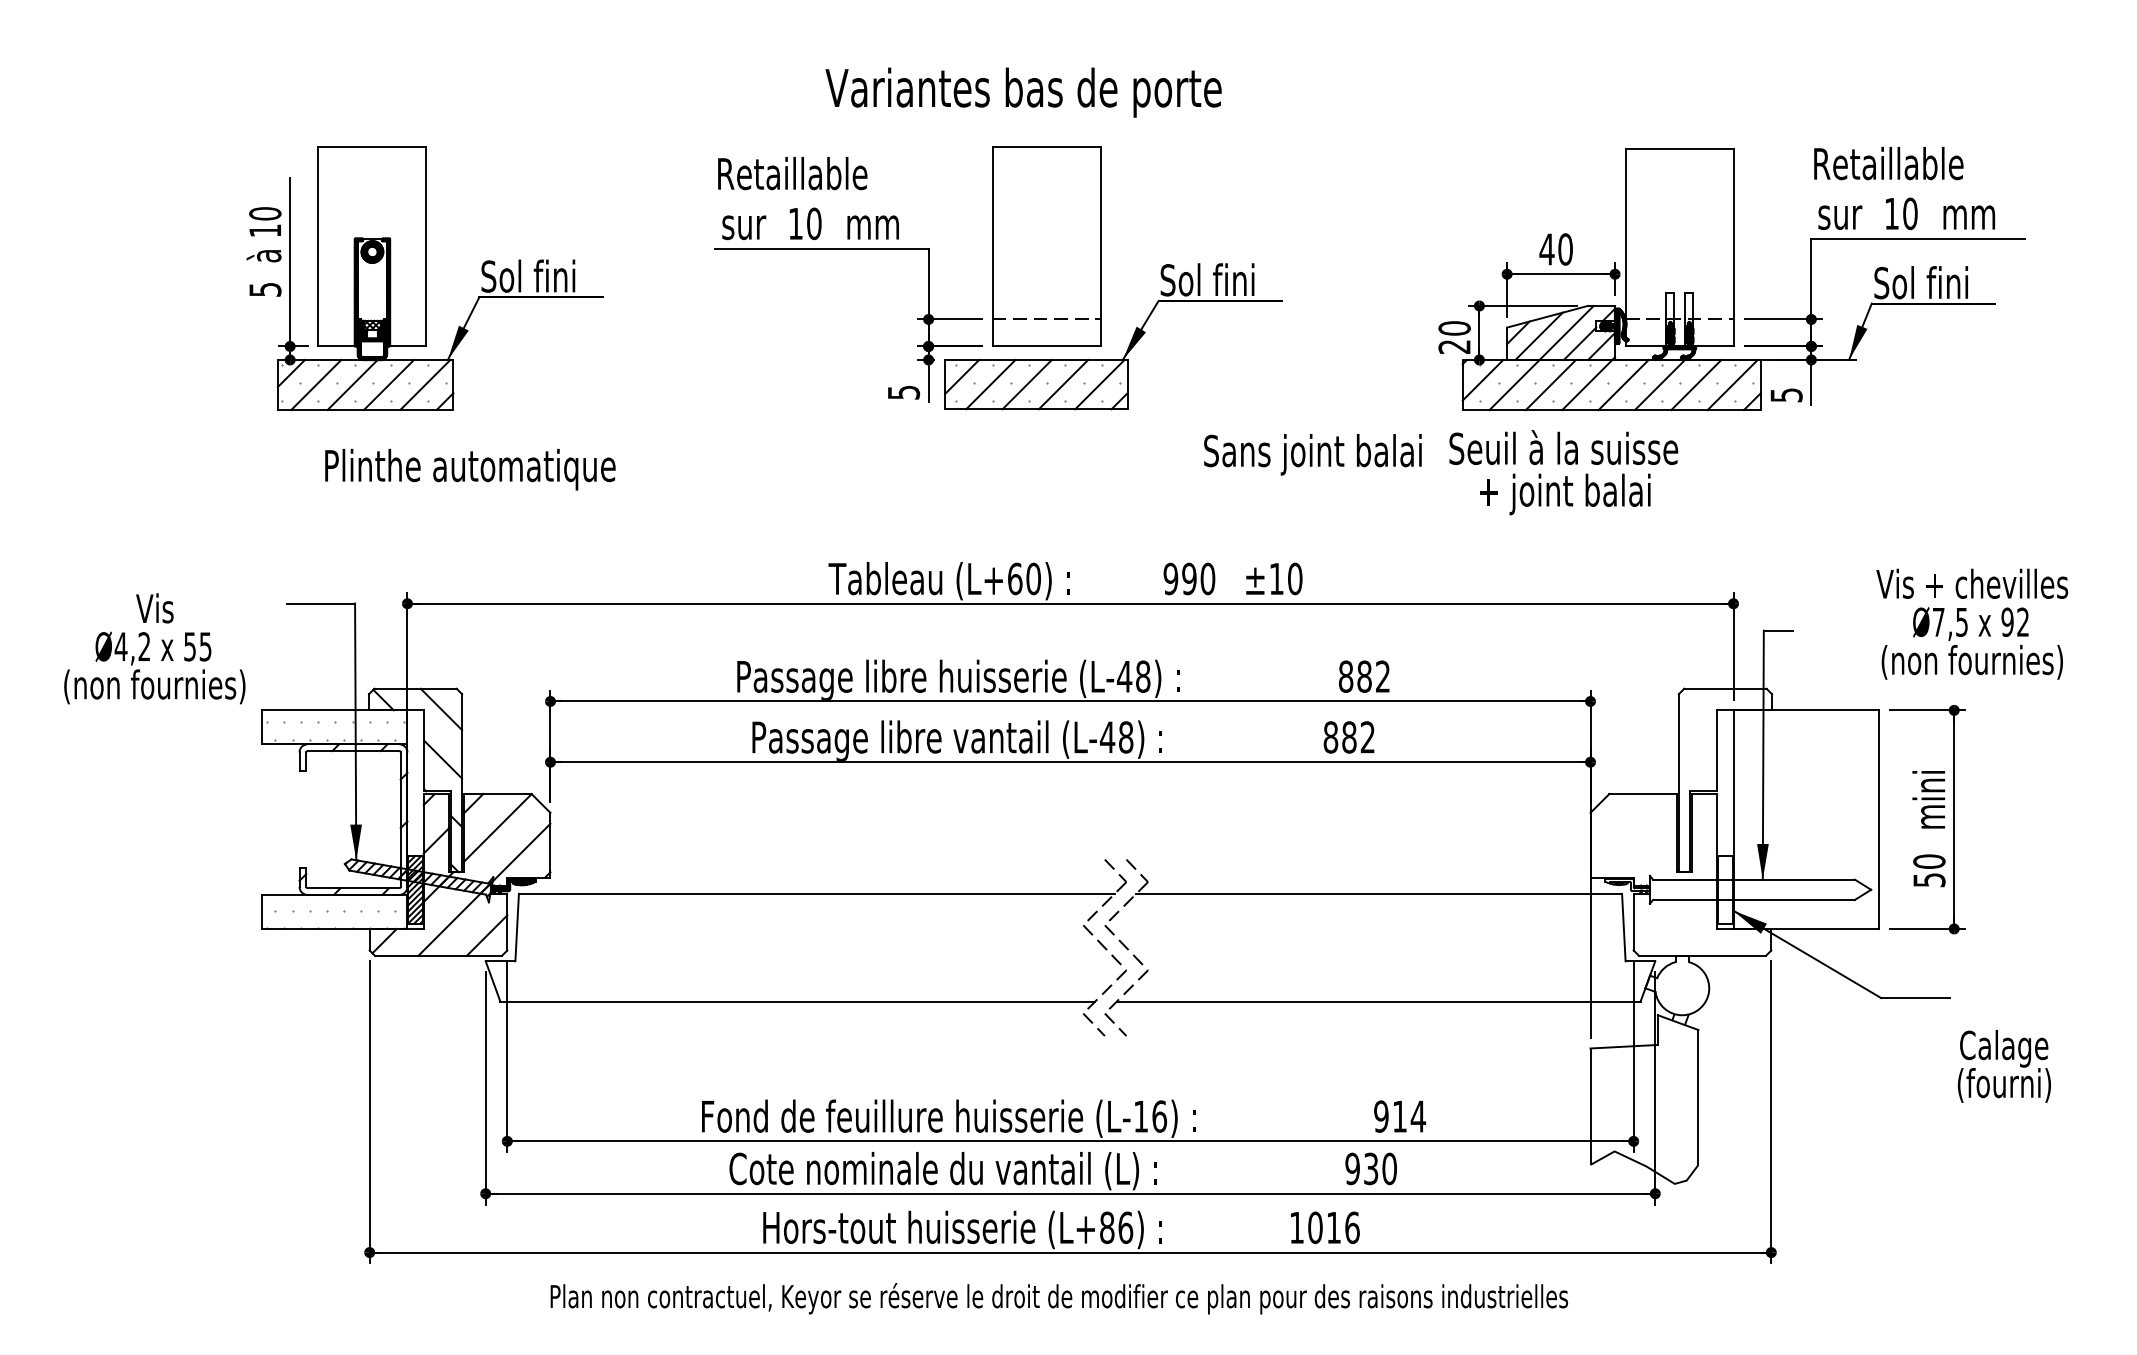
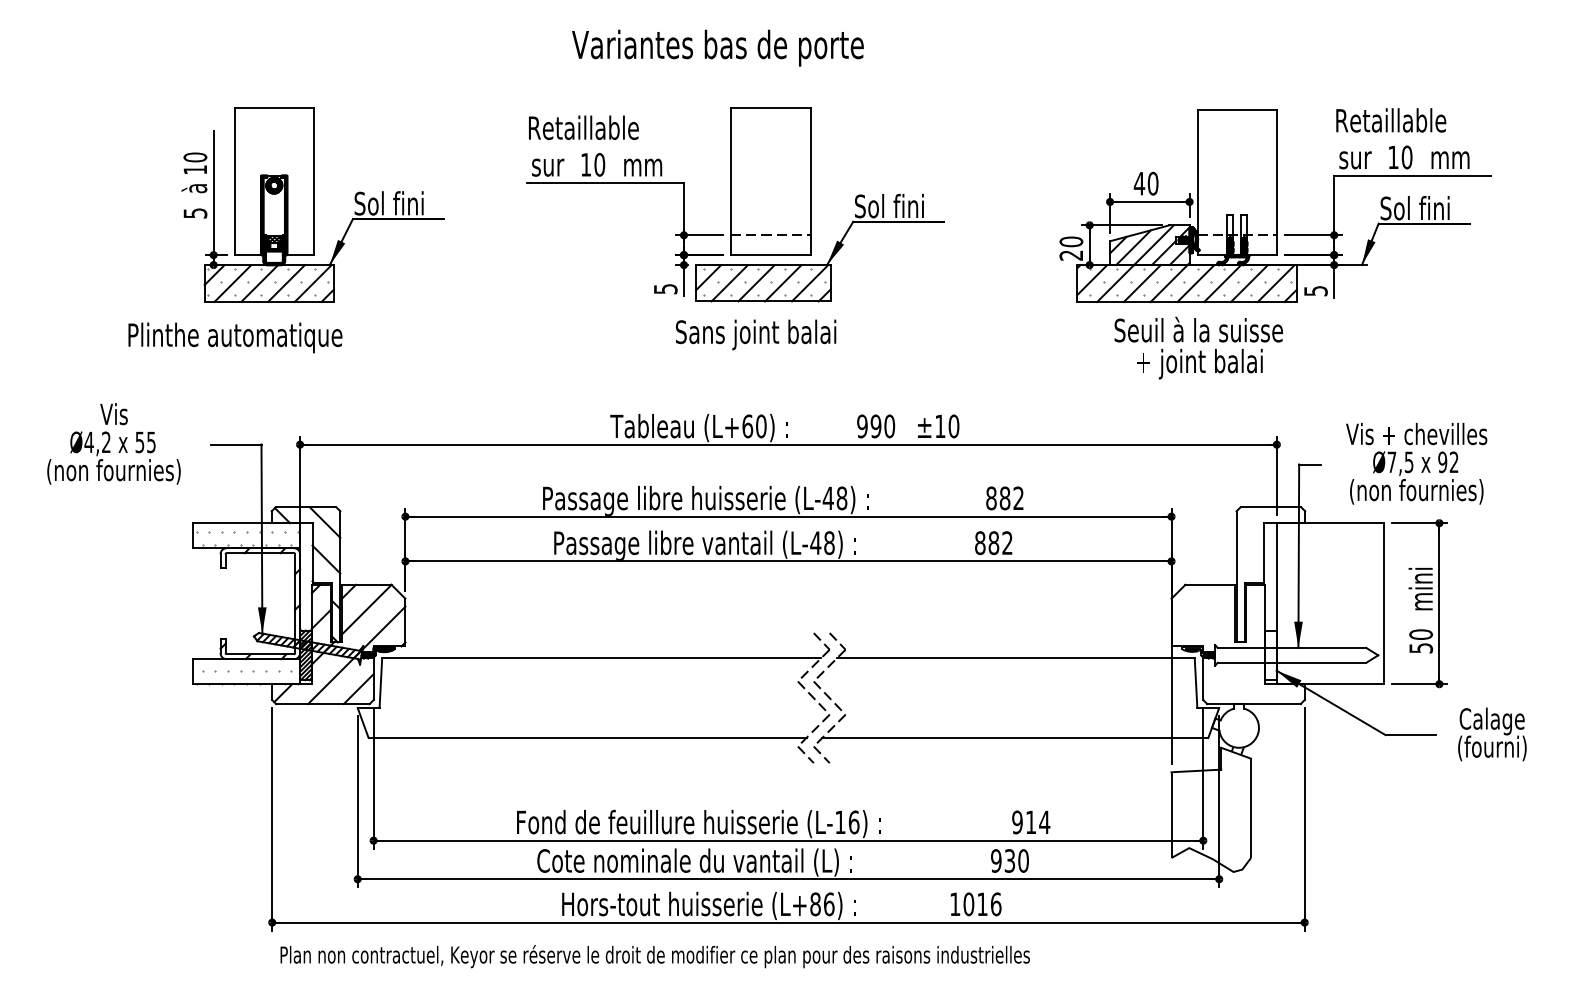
text: (1023, 91) -> (717, 47), moved
text: (1313, 454) -> (756, 334), moved
text: (470, 469) -> (235, 337), moved
text: (1563, 471) -> (1198, 347), moved
text: (1971, 623) -> (1416, 463), moved
text: (154, 648) -> (113, 443), moved
text: (2004, 1066) -> (1492, 734), moved
text: (1058, 1298) -> (654, 956), moved

